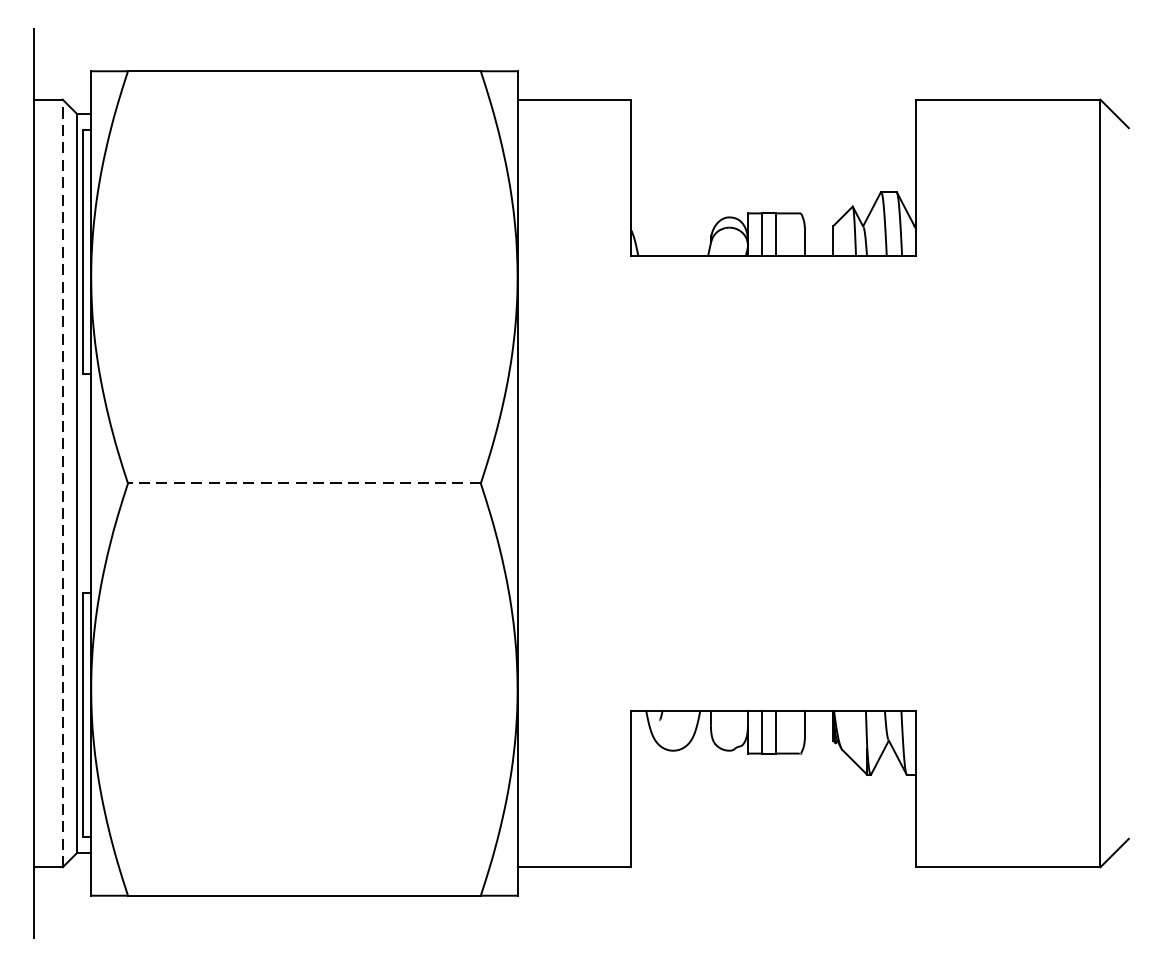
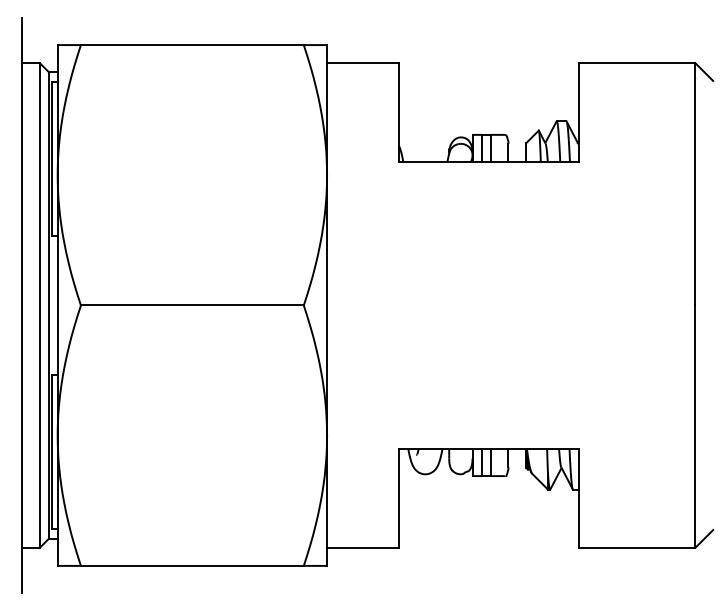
line: (62, 483) -> (39, 305), dashed -> solid
line: (303, 483) -> (191, 305), dashed -> solid

